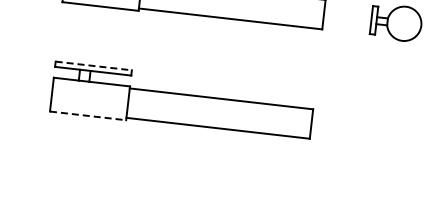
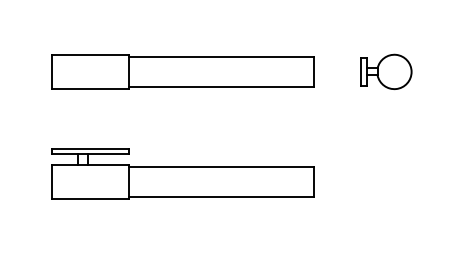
line: (94, 65) -> (91, 148), dashed -> solid
line: (88, 116) -> (91, 199), dashed -> solid

